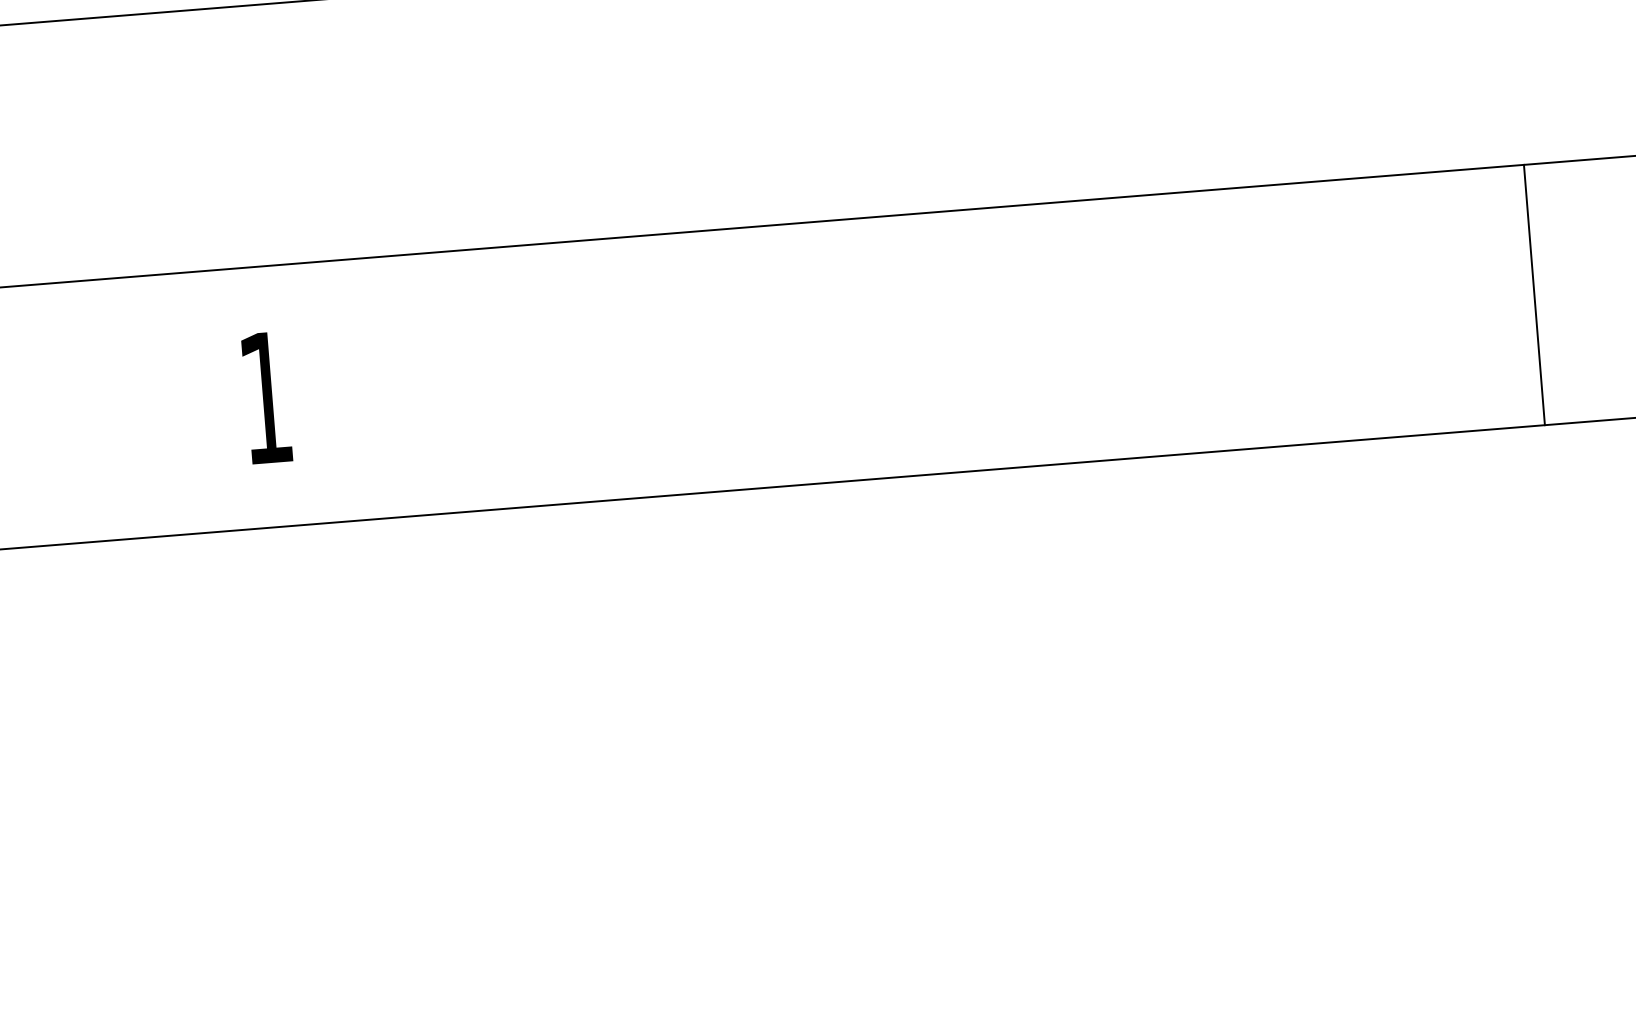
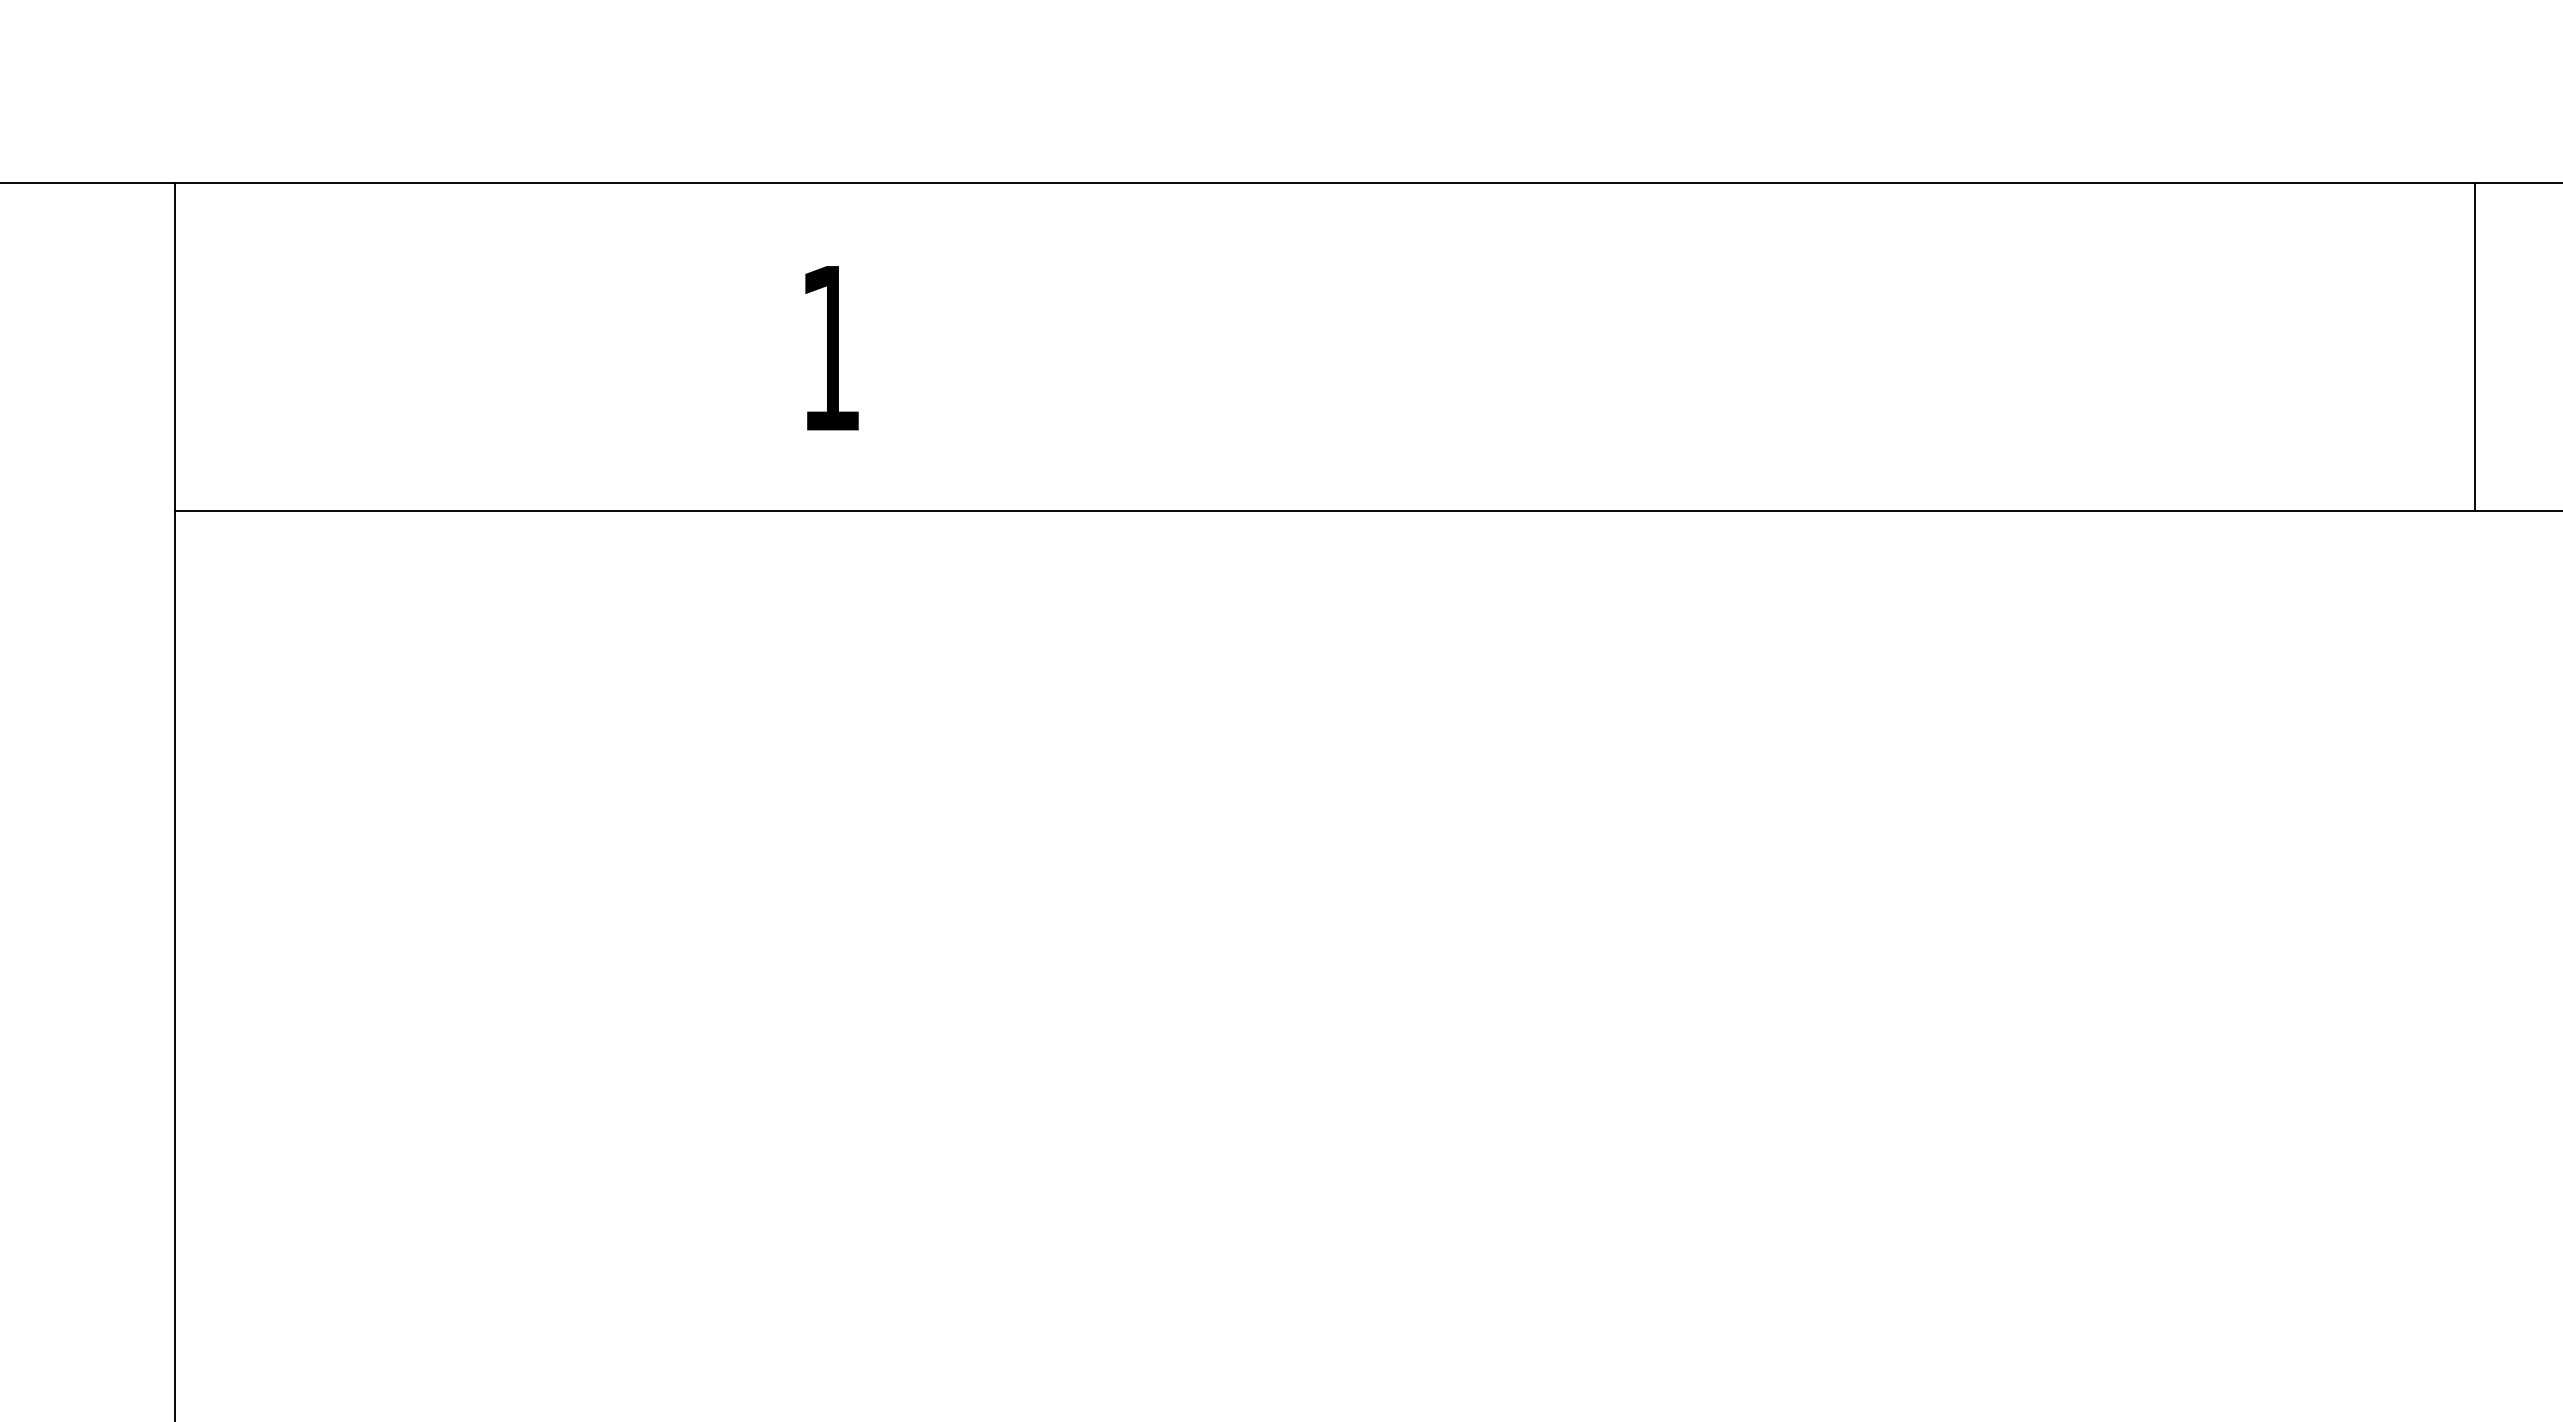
line: (1534, 294) -> (2474, 346), moved

